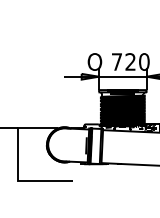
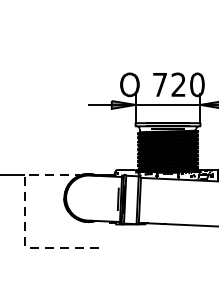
line: (18, 161) -> (25, 220), solid -> dashed

